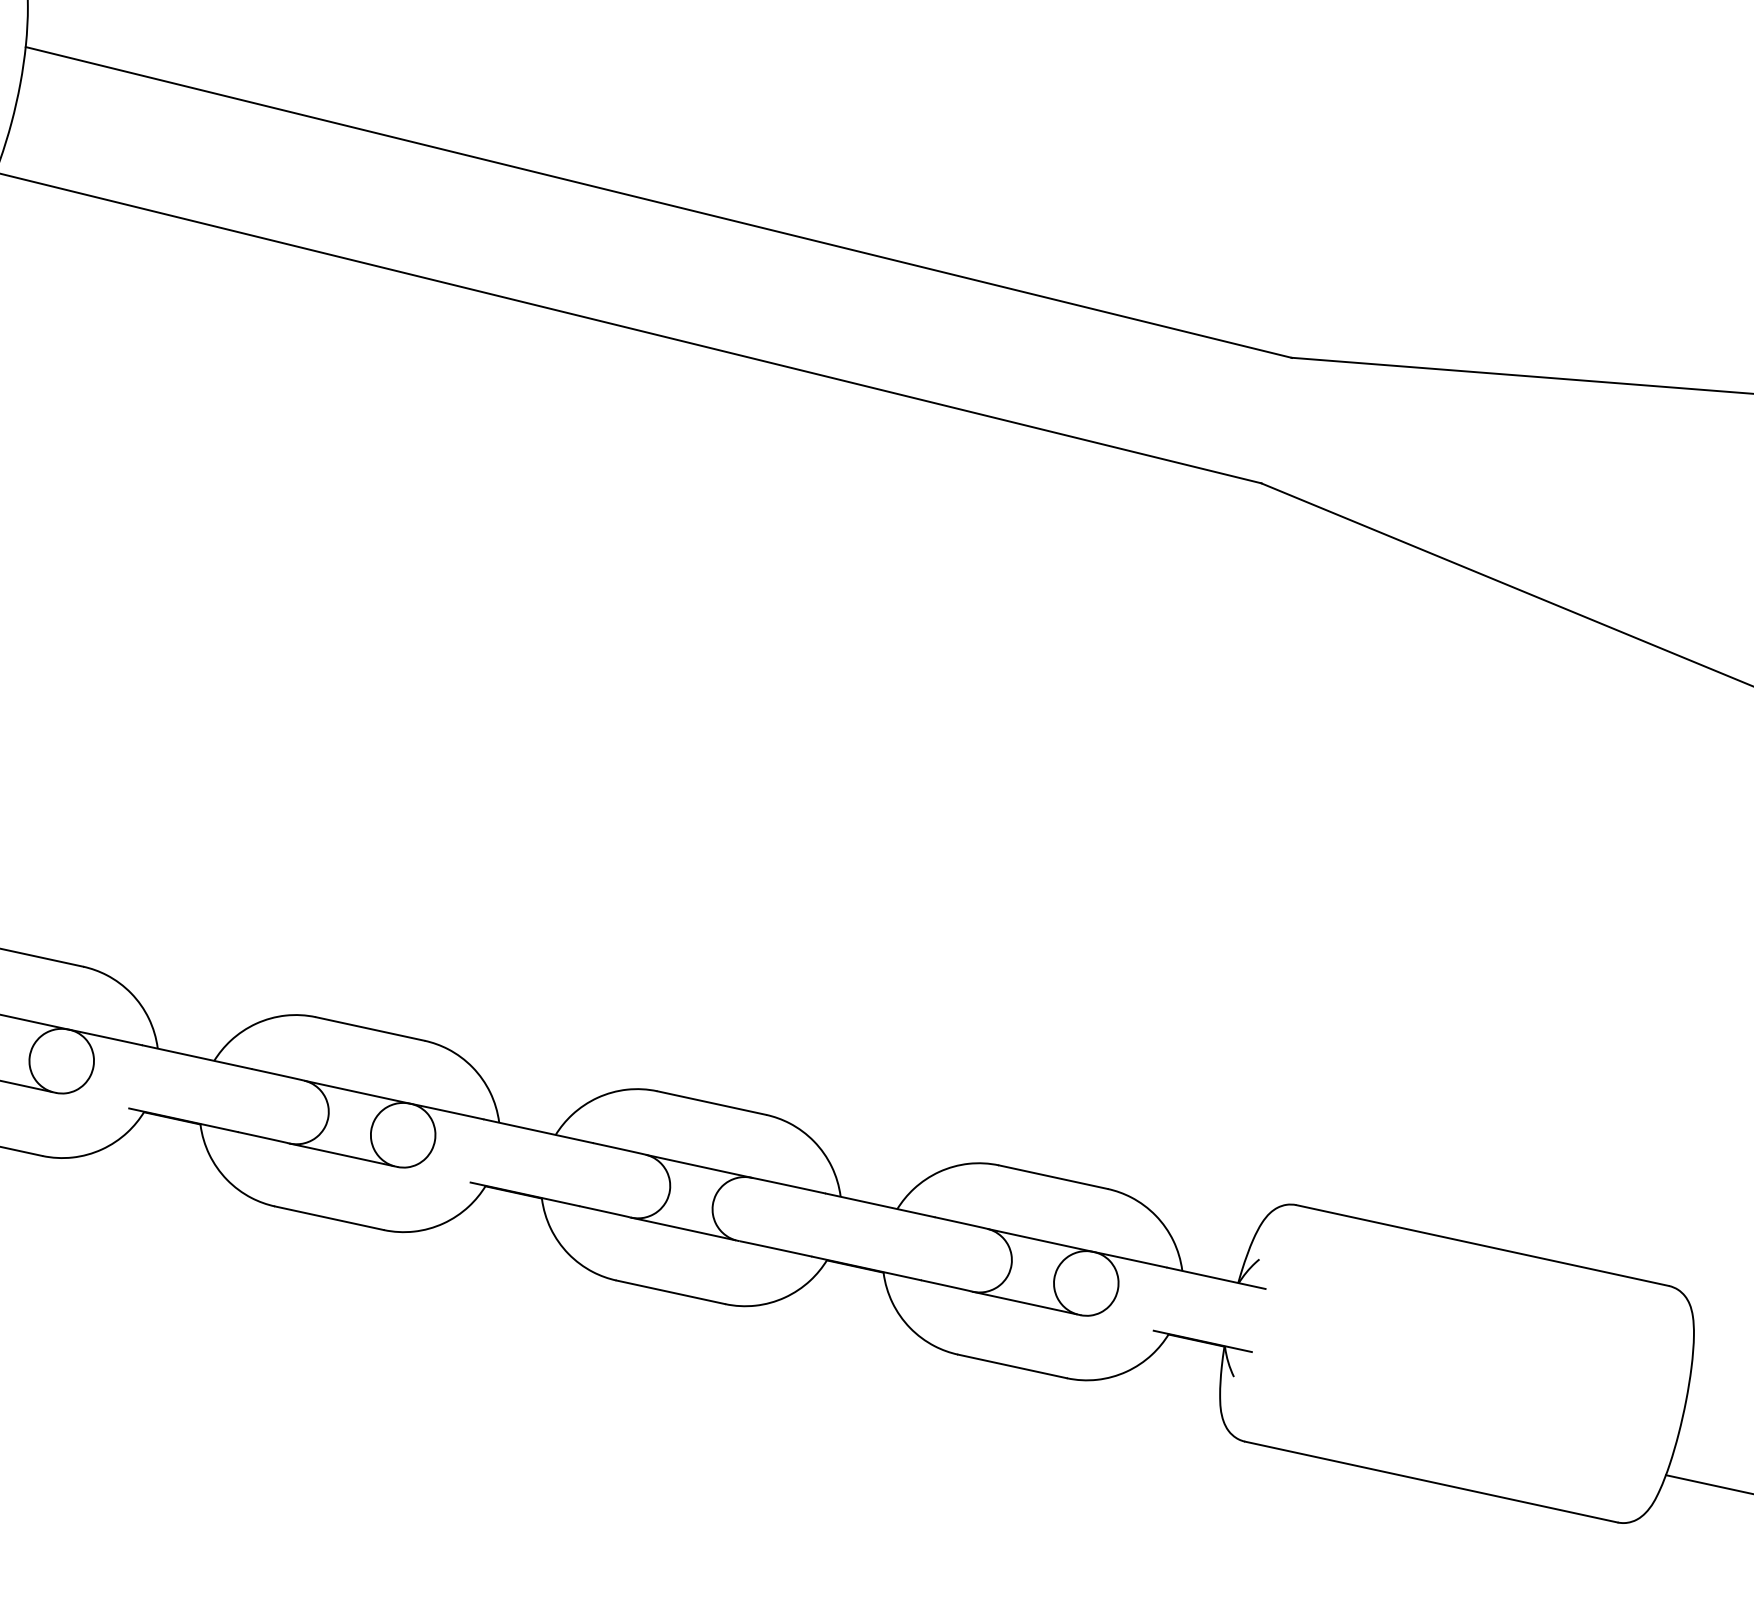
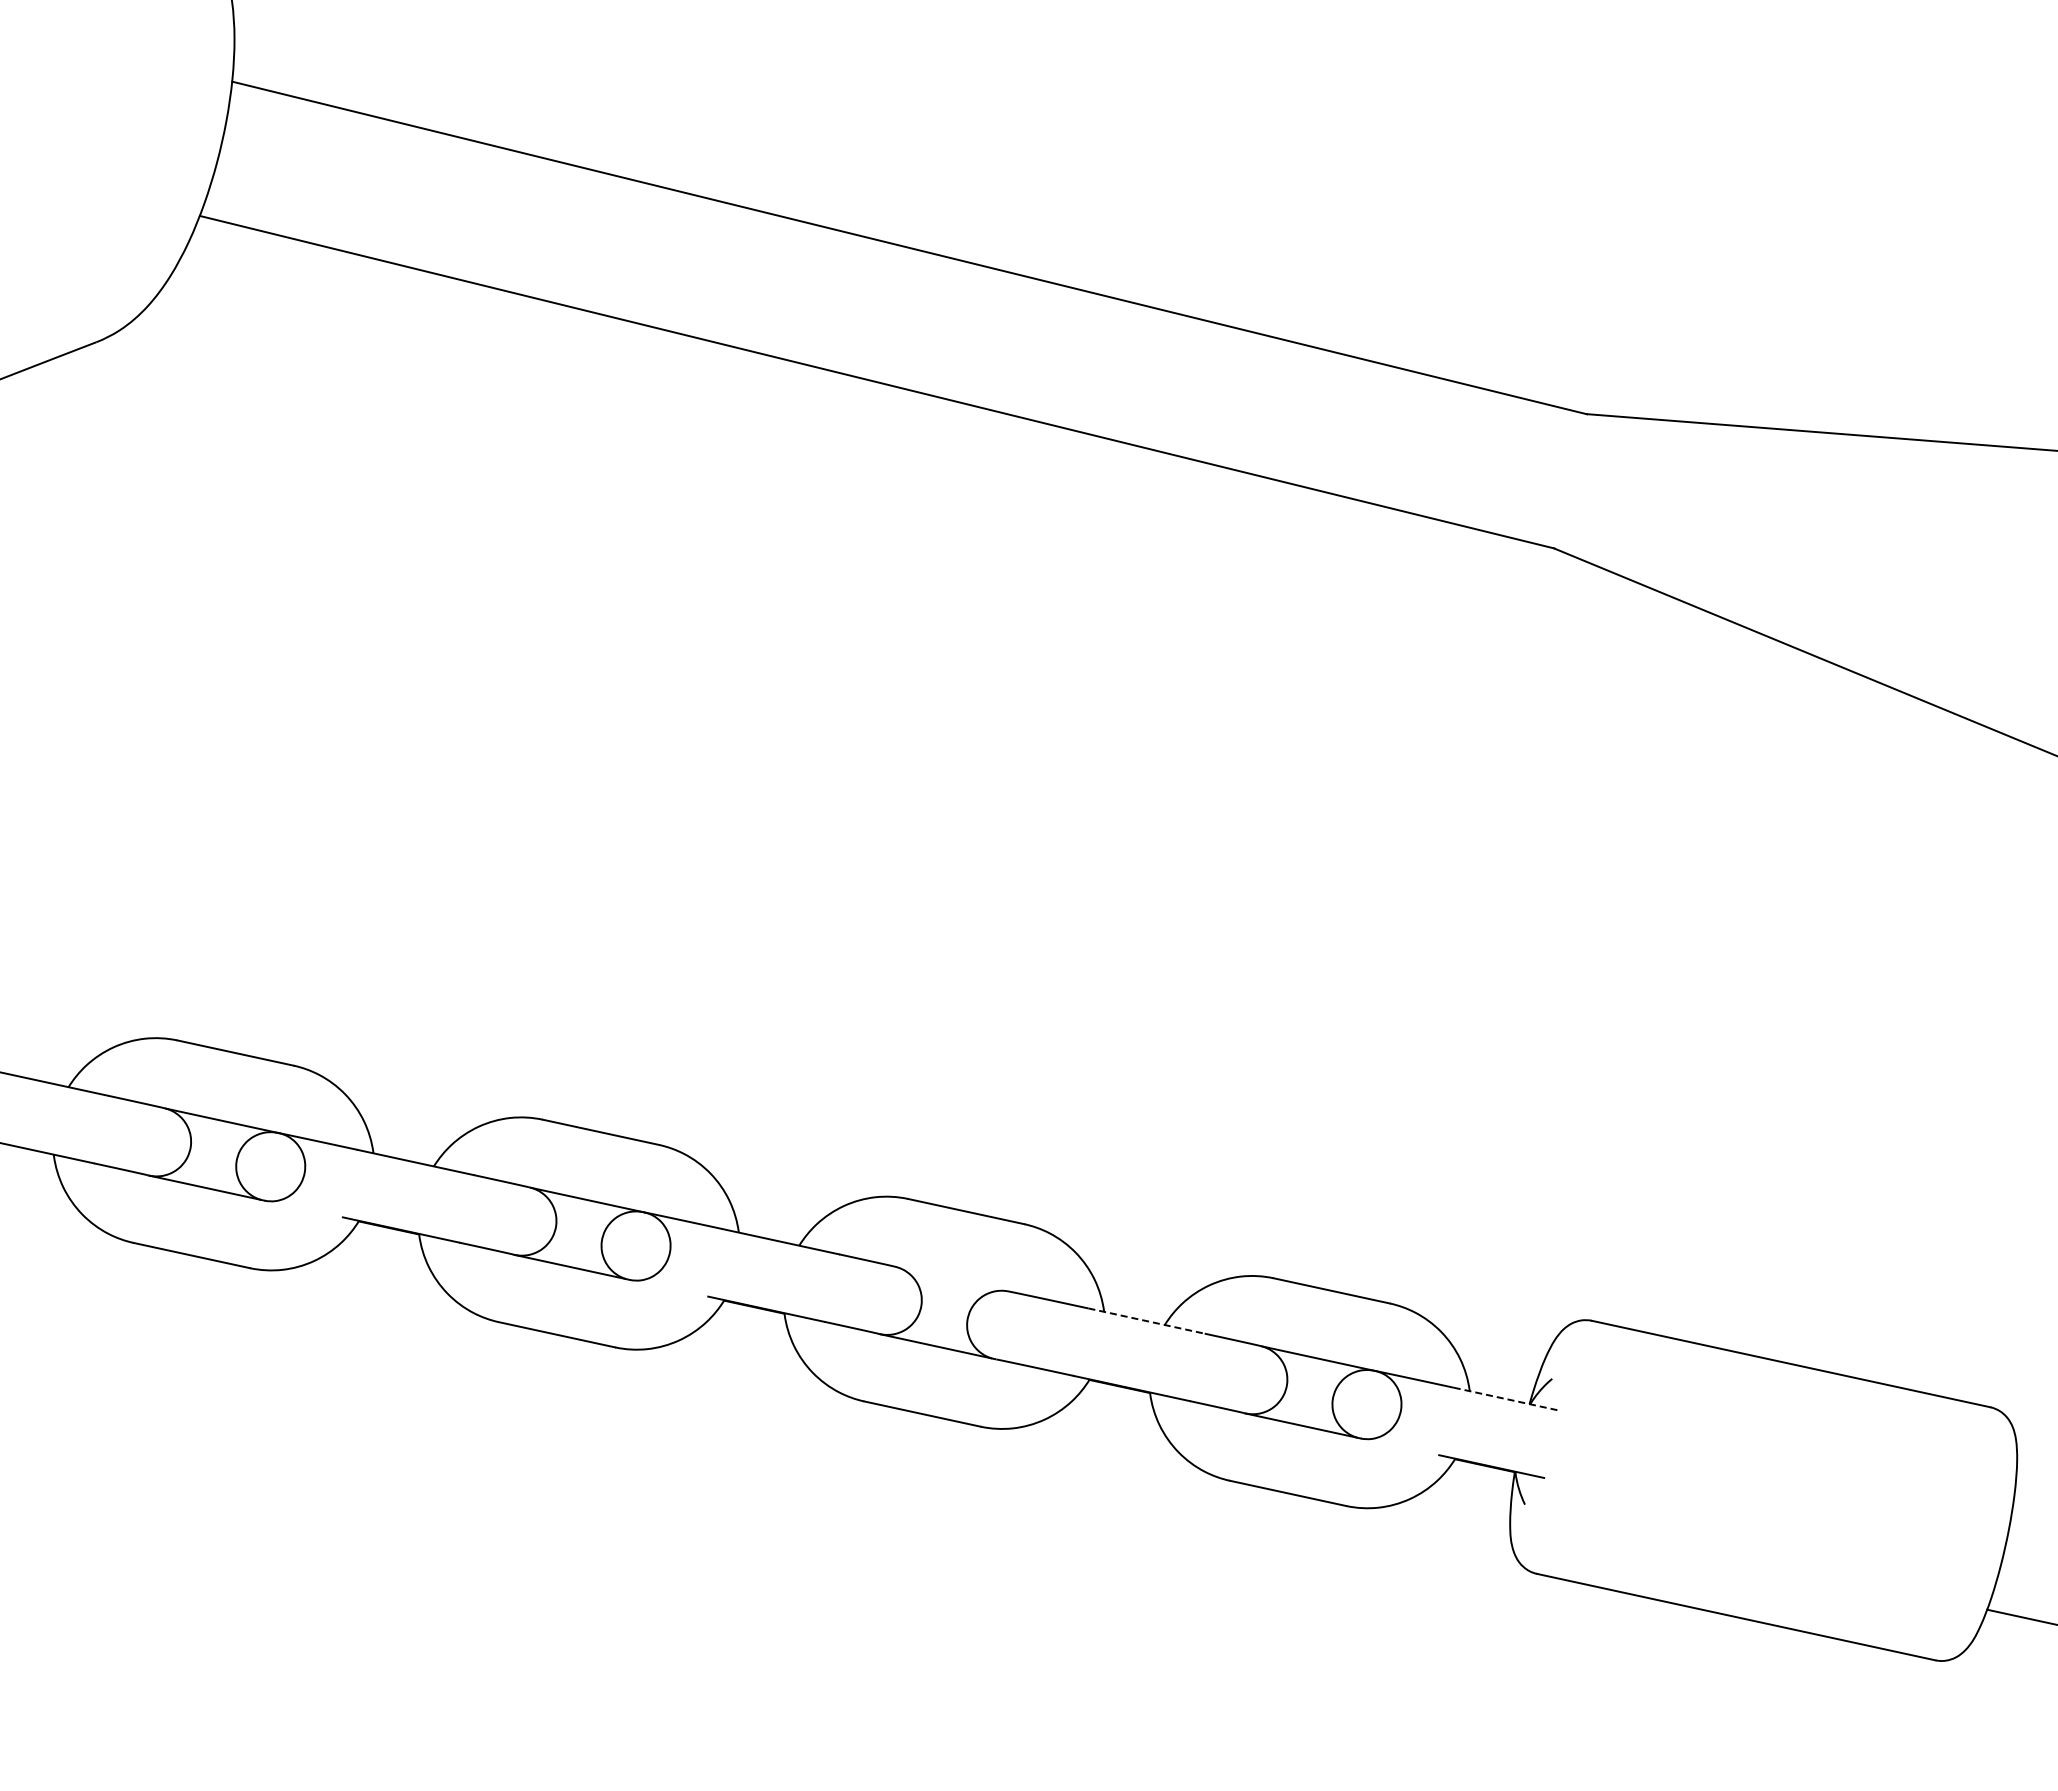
line: (698, 1166) -> (952, 1279), removed
line: (881, 1205) -> (1147, 1321), solid -> dashed
line: (1216, 1278) -> (1506, 1399), solid -> dashed

